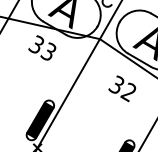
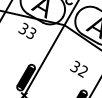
text: (121, 87) -> (78, 68), moved

